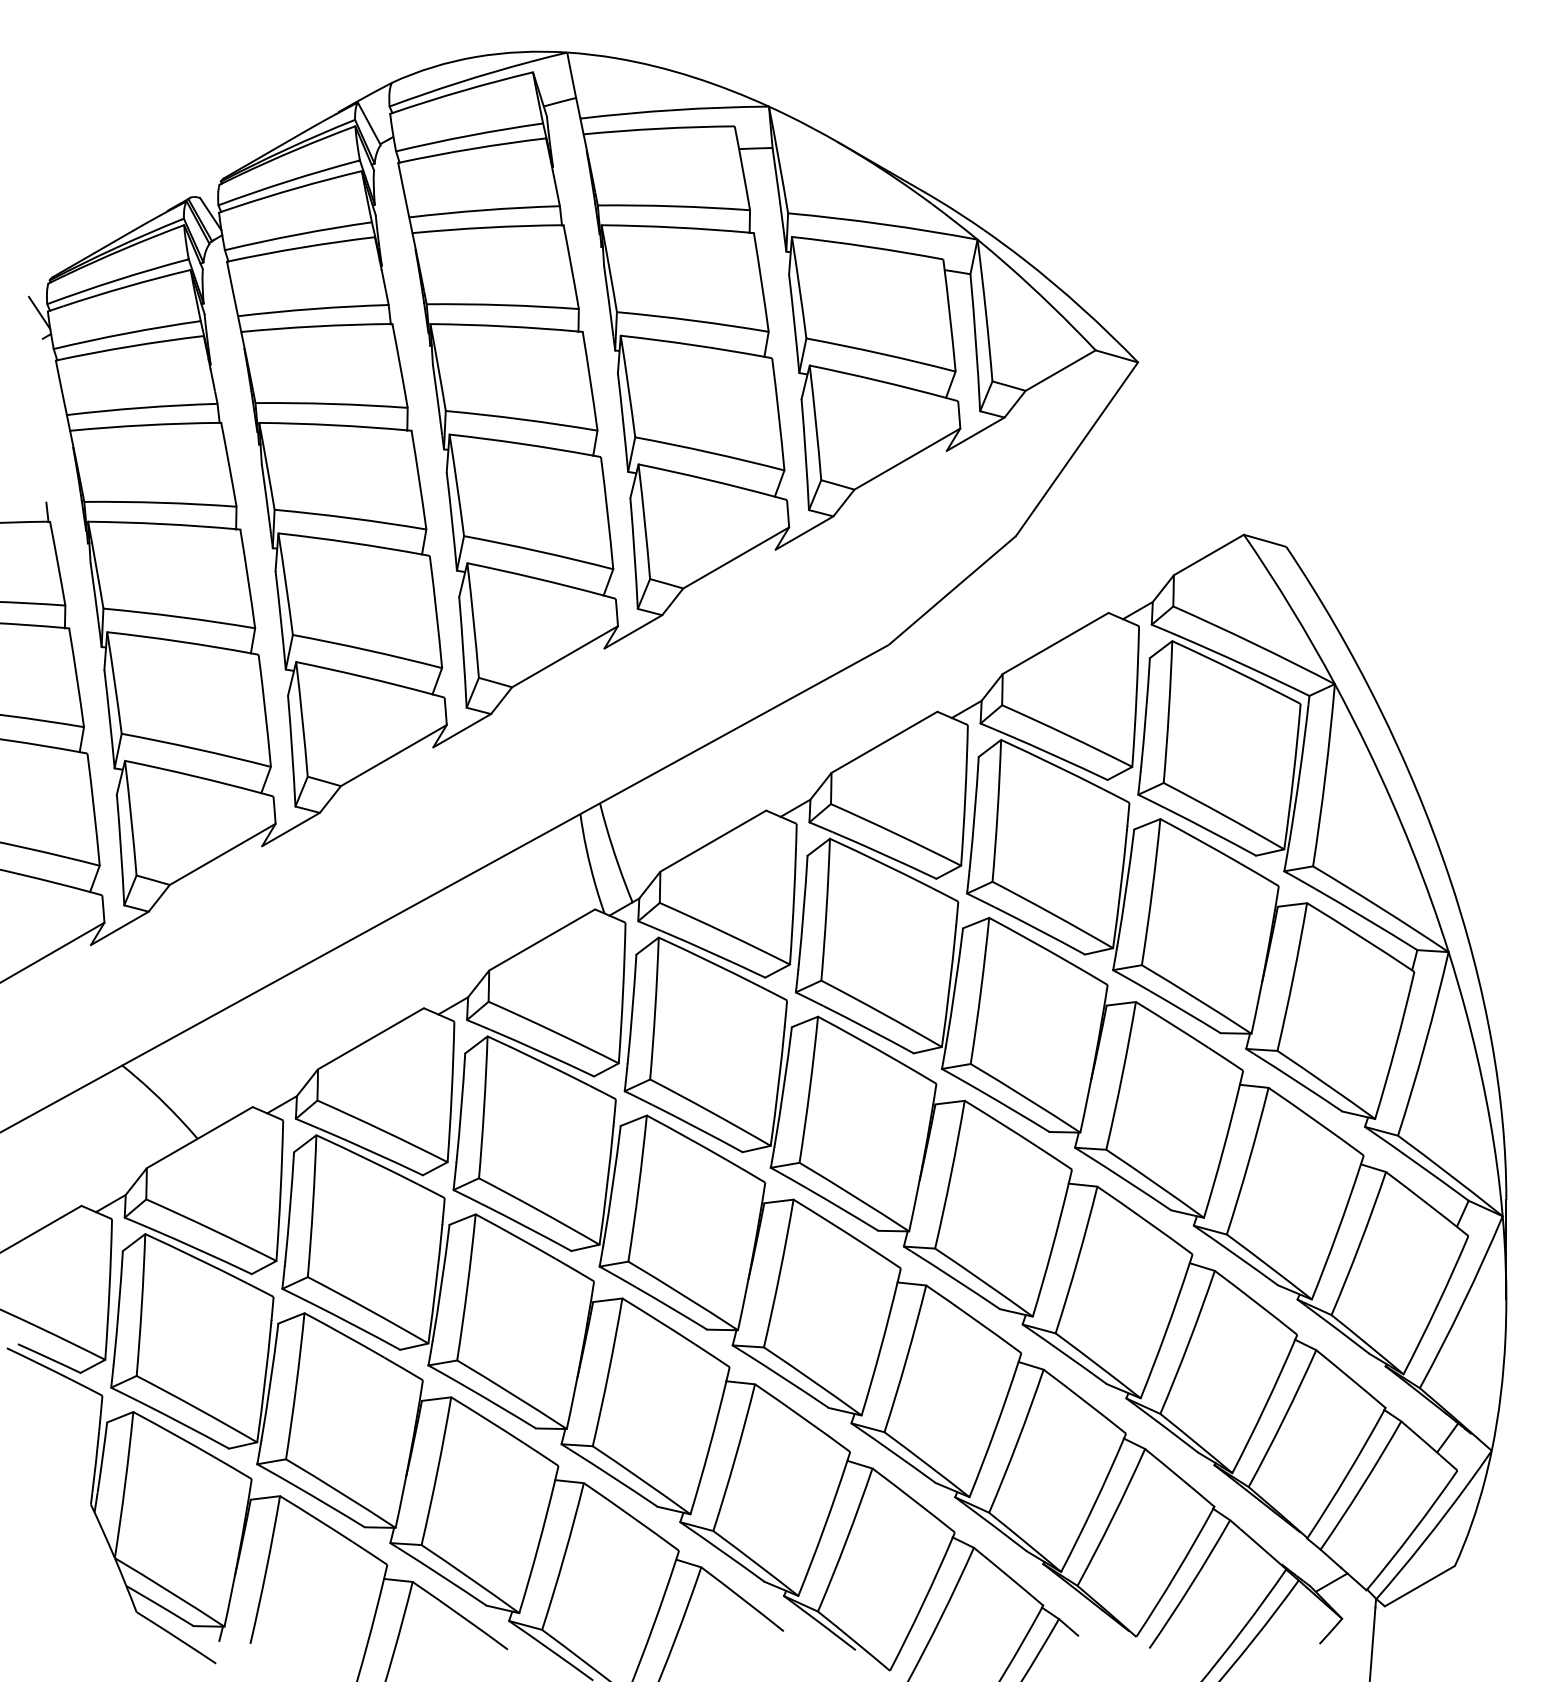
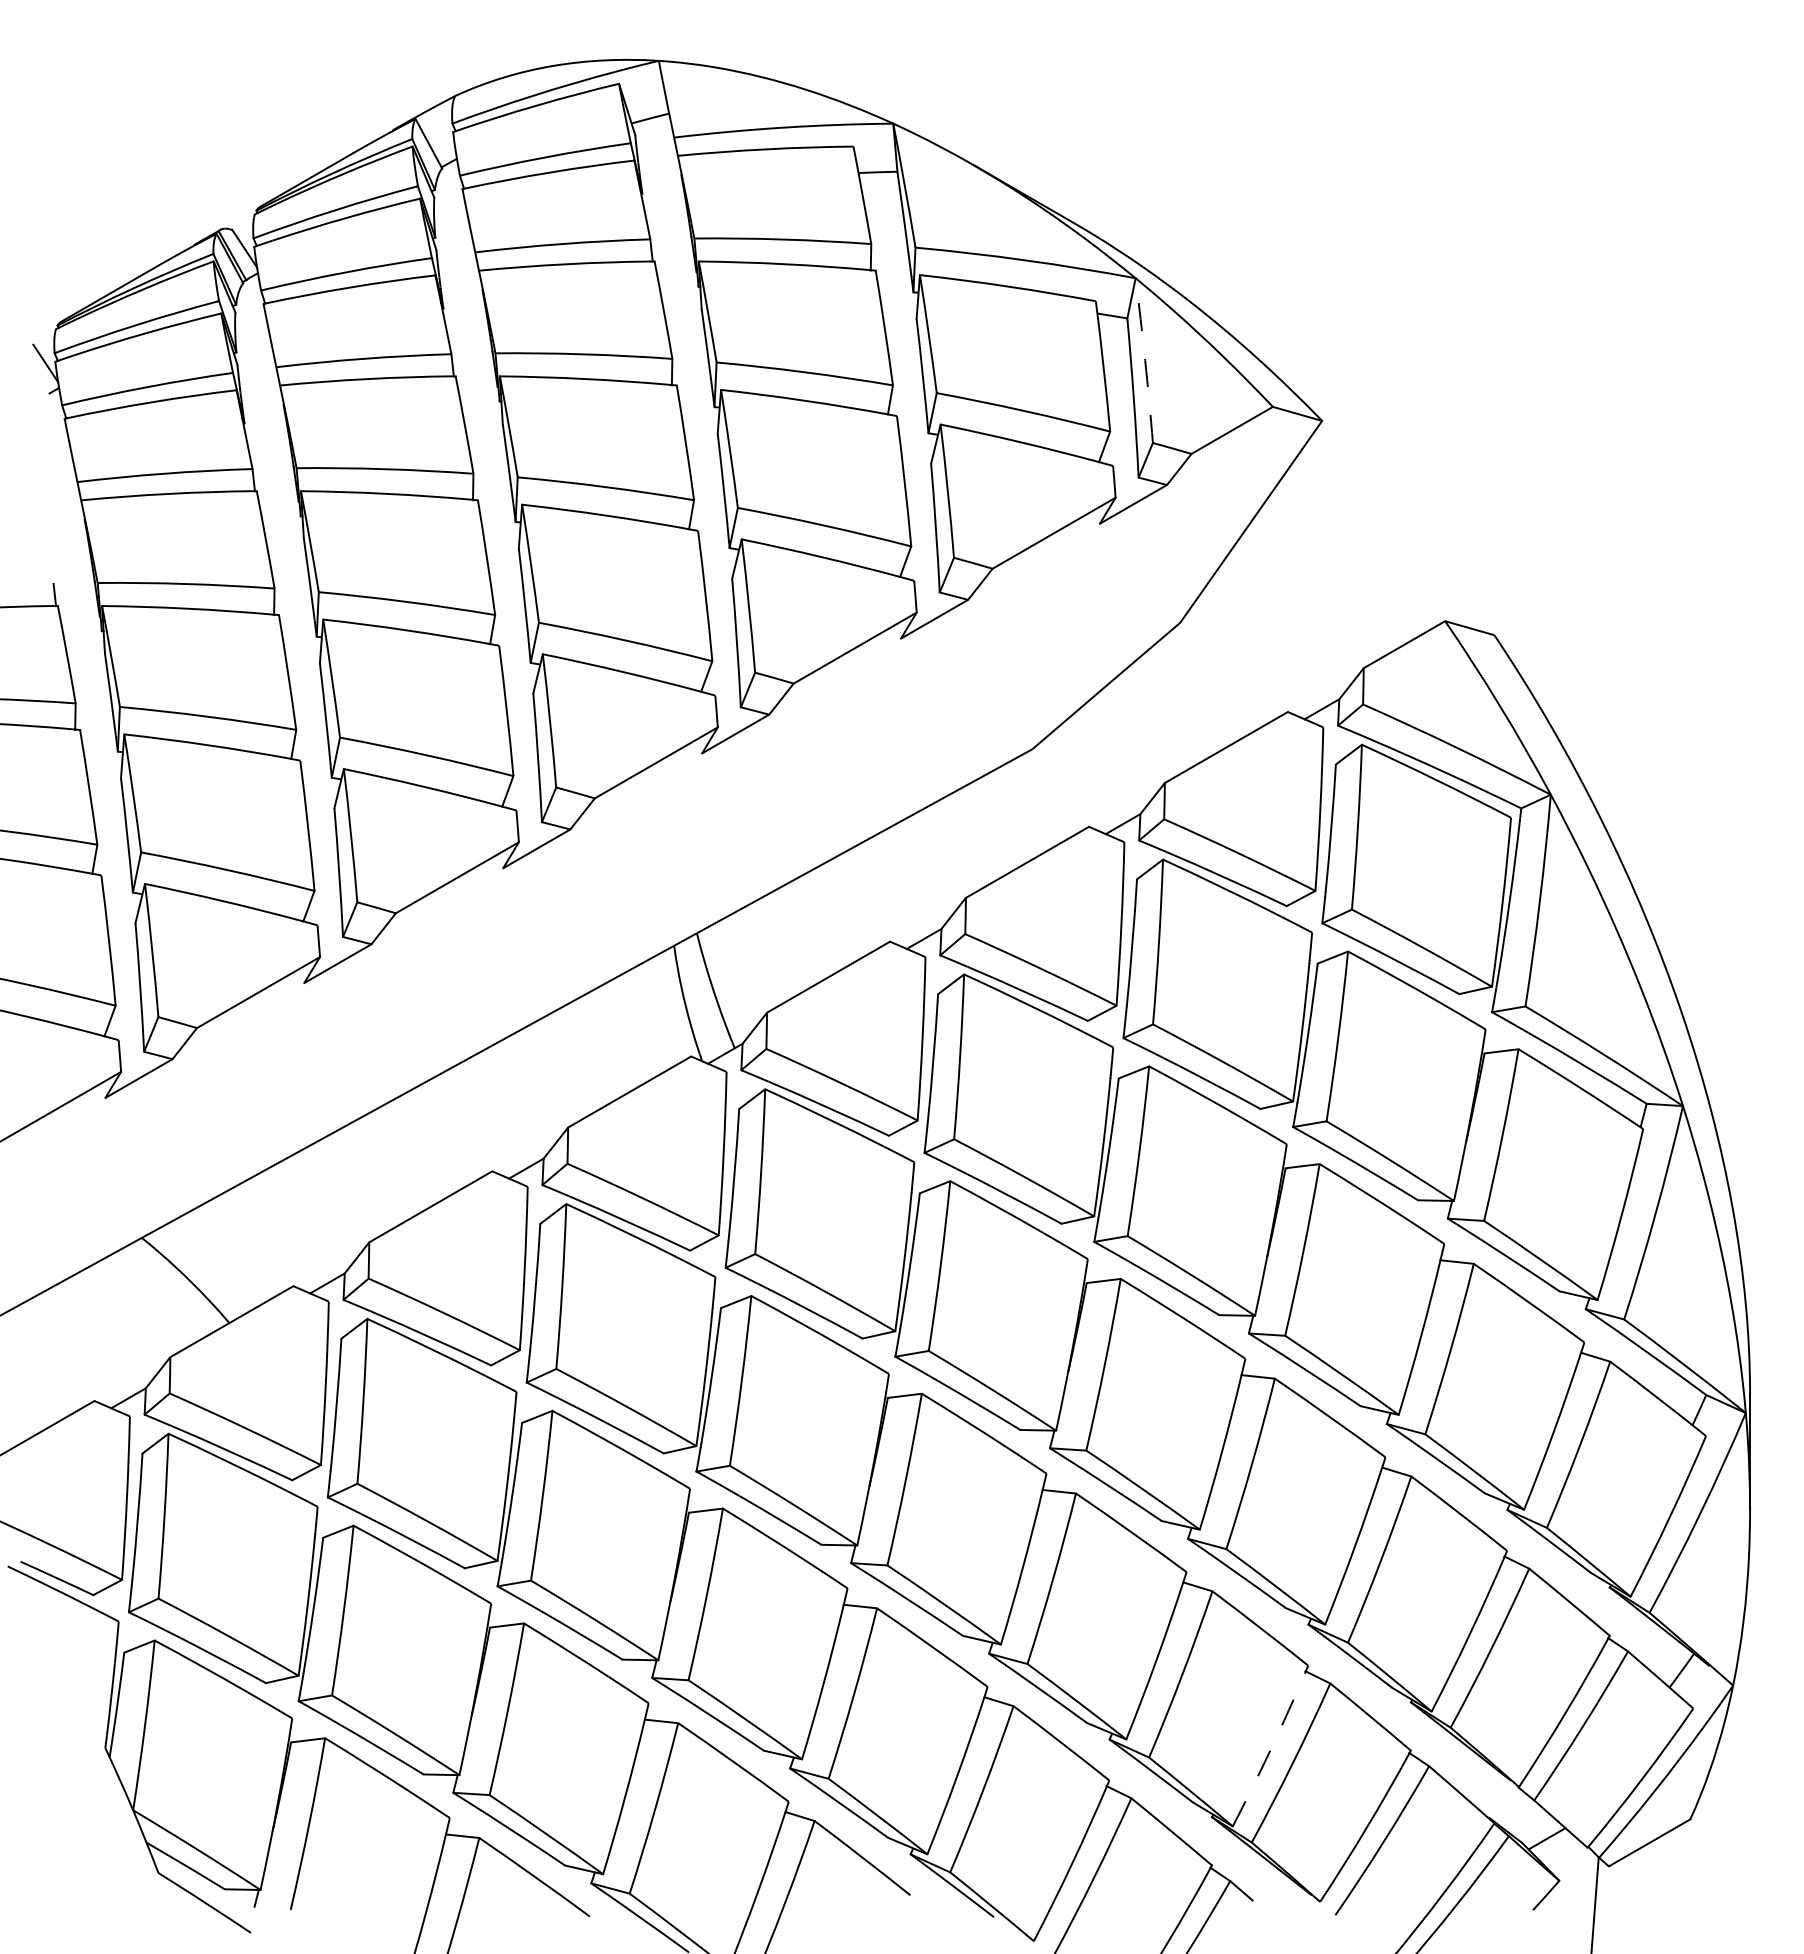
arc: (986, 310) -> (1145, 360), solid -> dashed
arc: (1093, 1505) -> (1270, 1749), solid -> dashed

